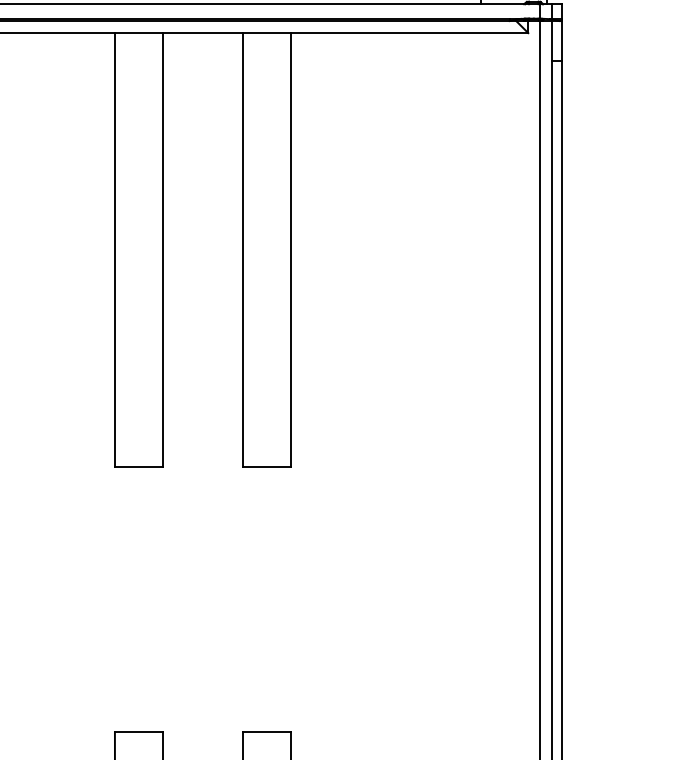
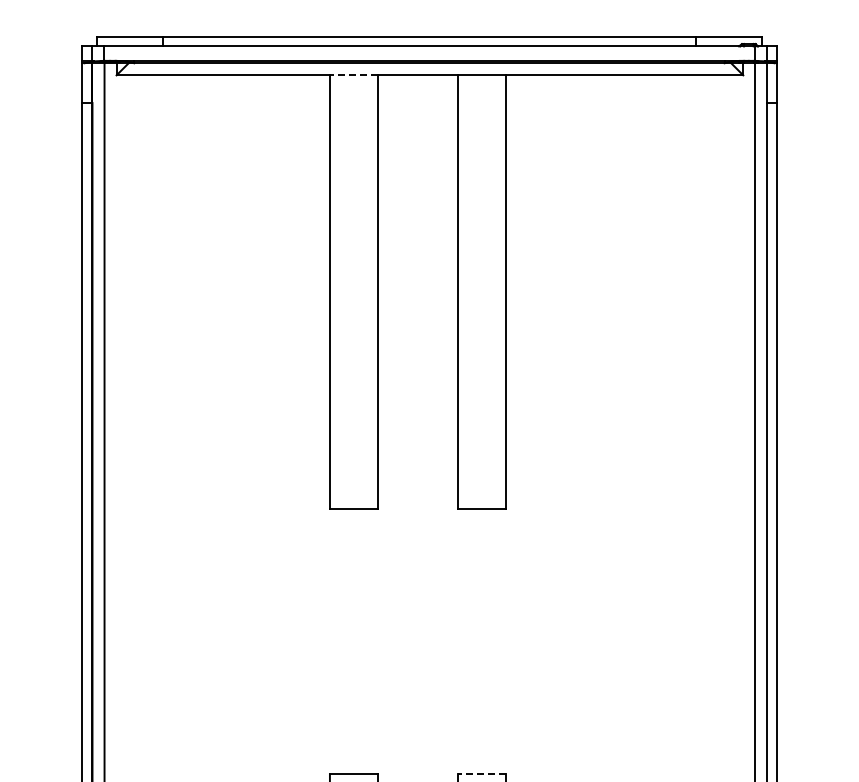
line: (138, 33) -> (353, 75), solid -> dashed
line: (266, 732) -> (481, 774), solid -> dashed

